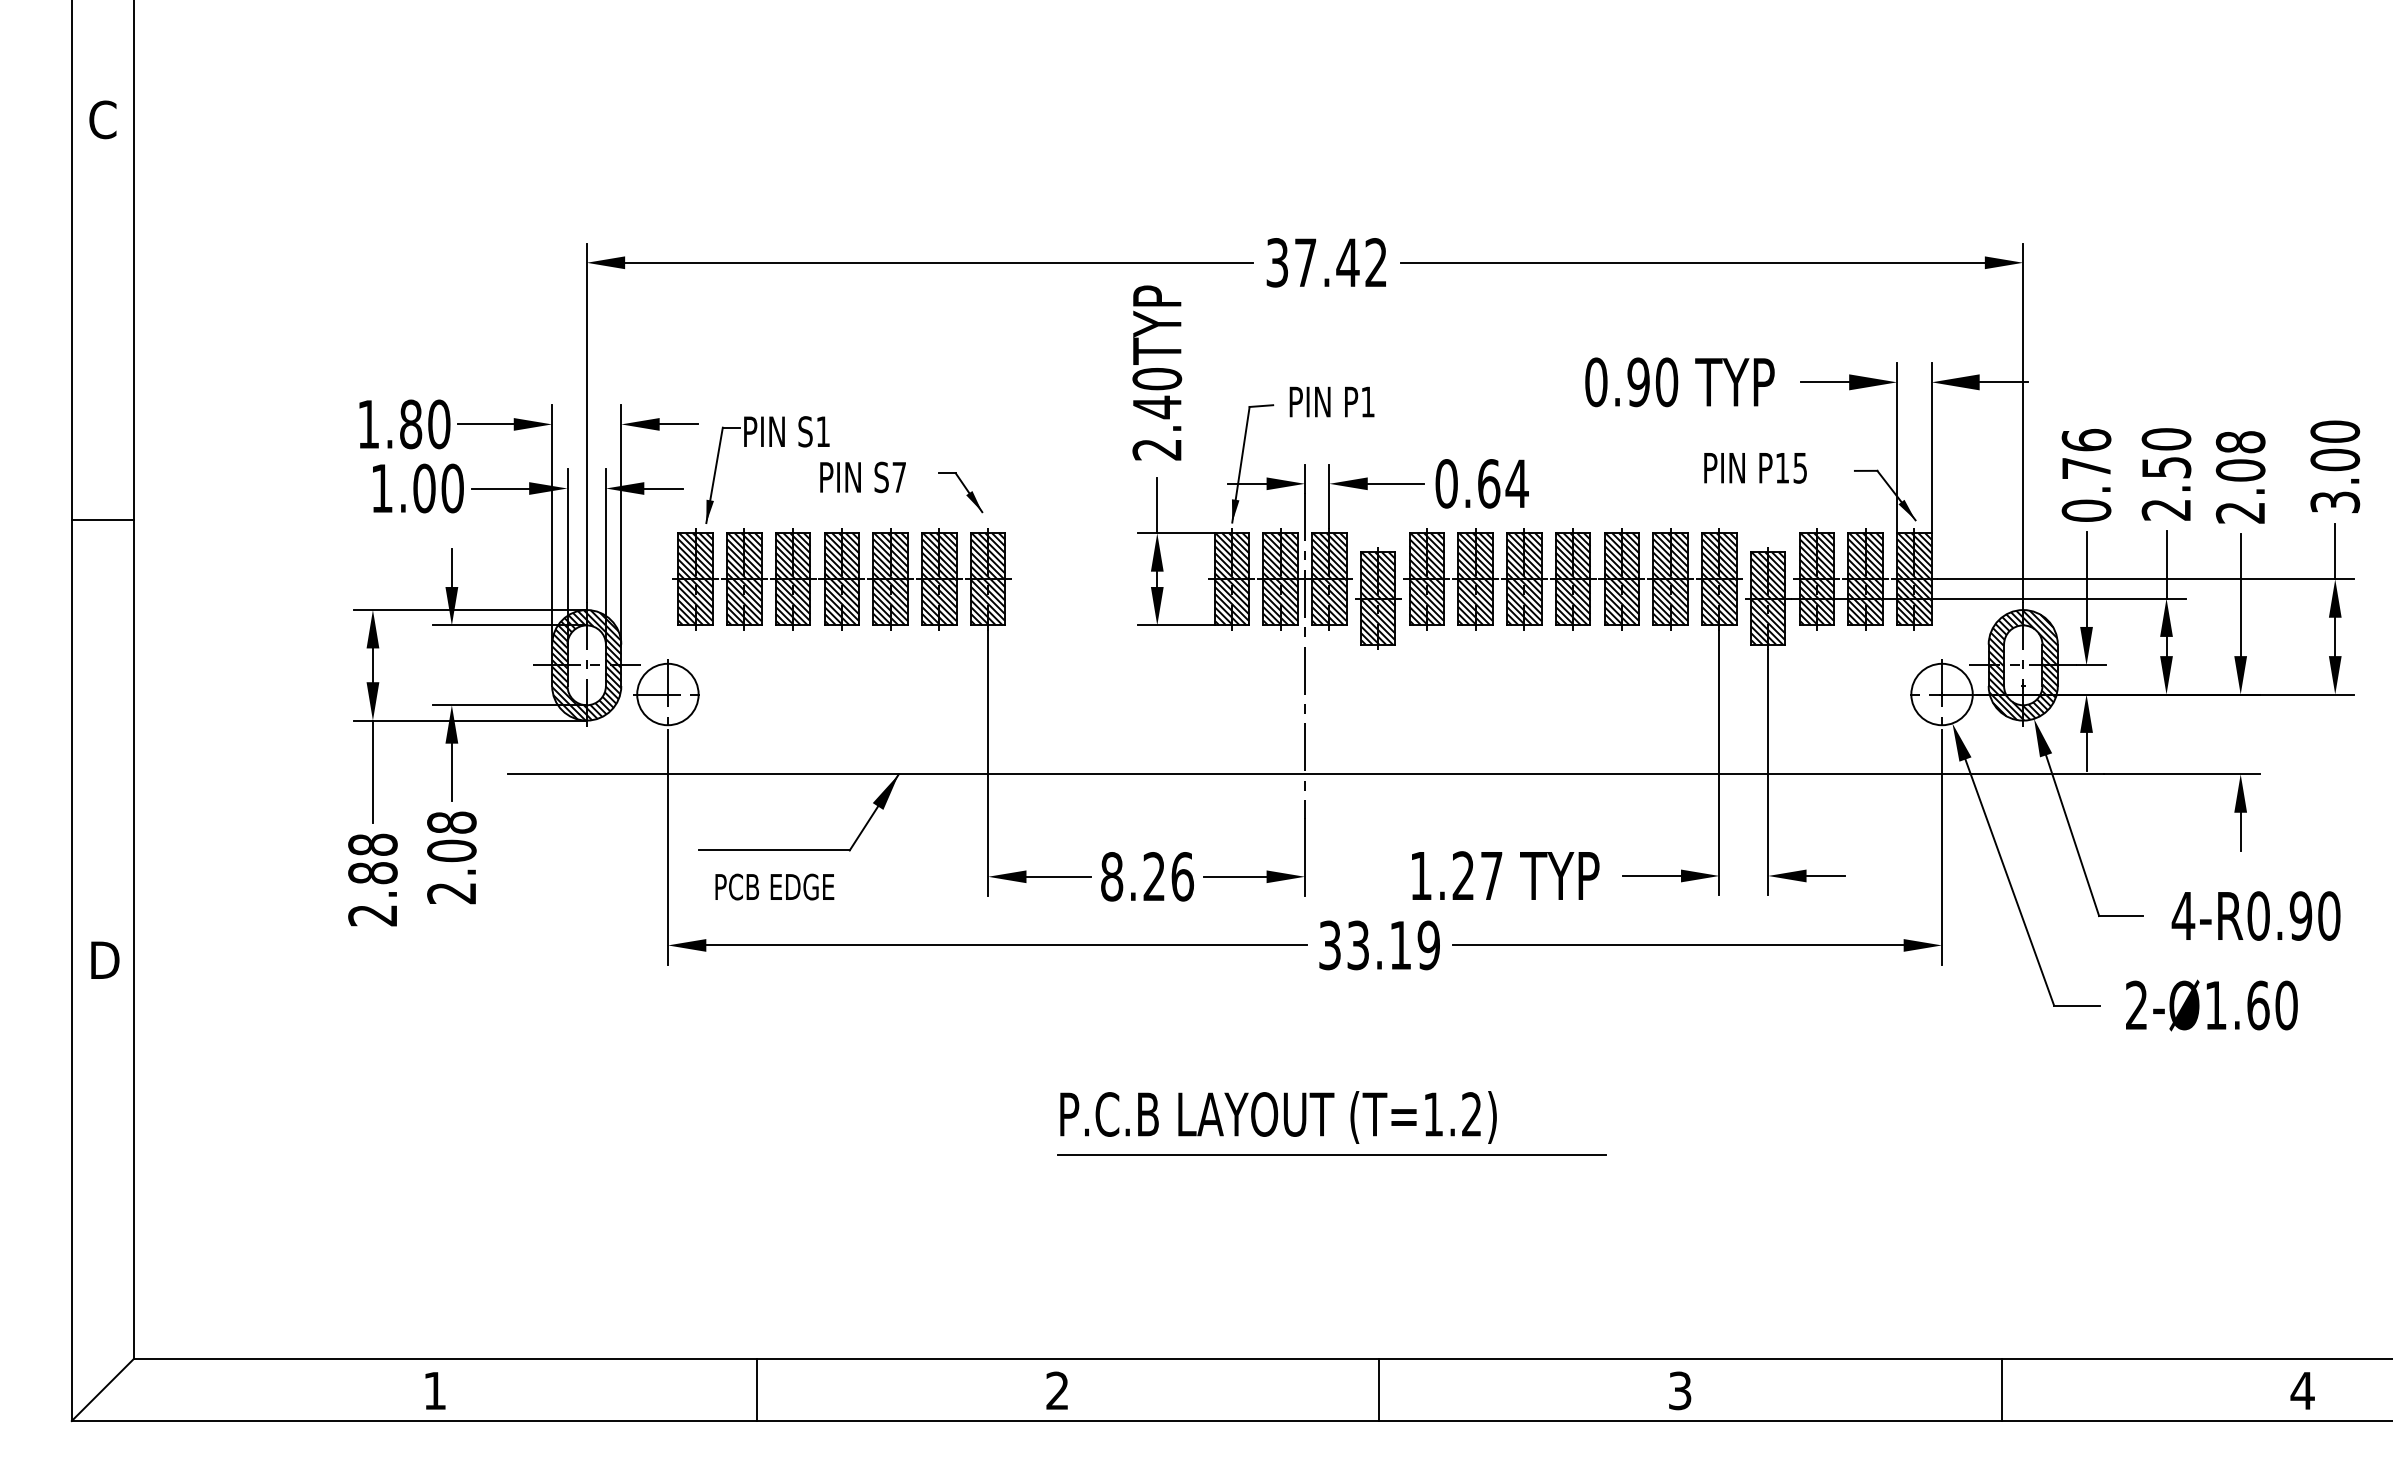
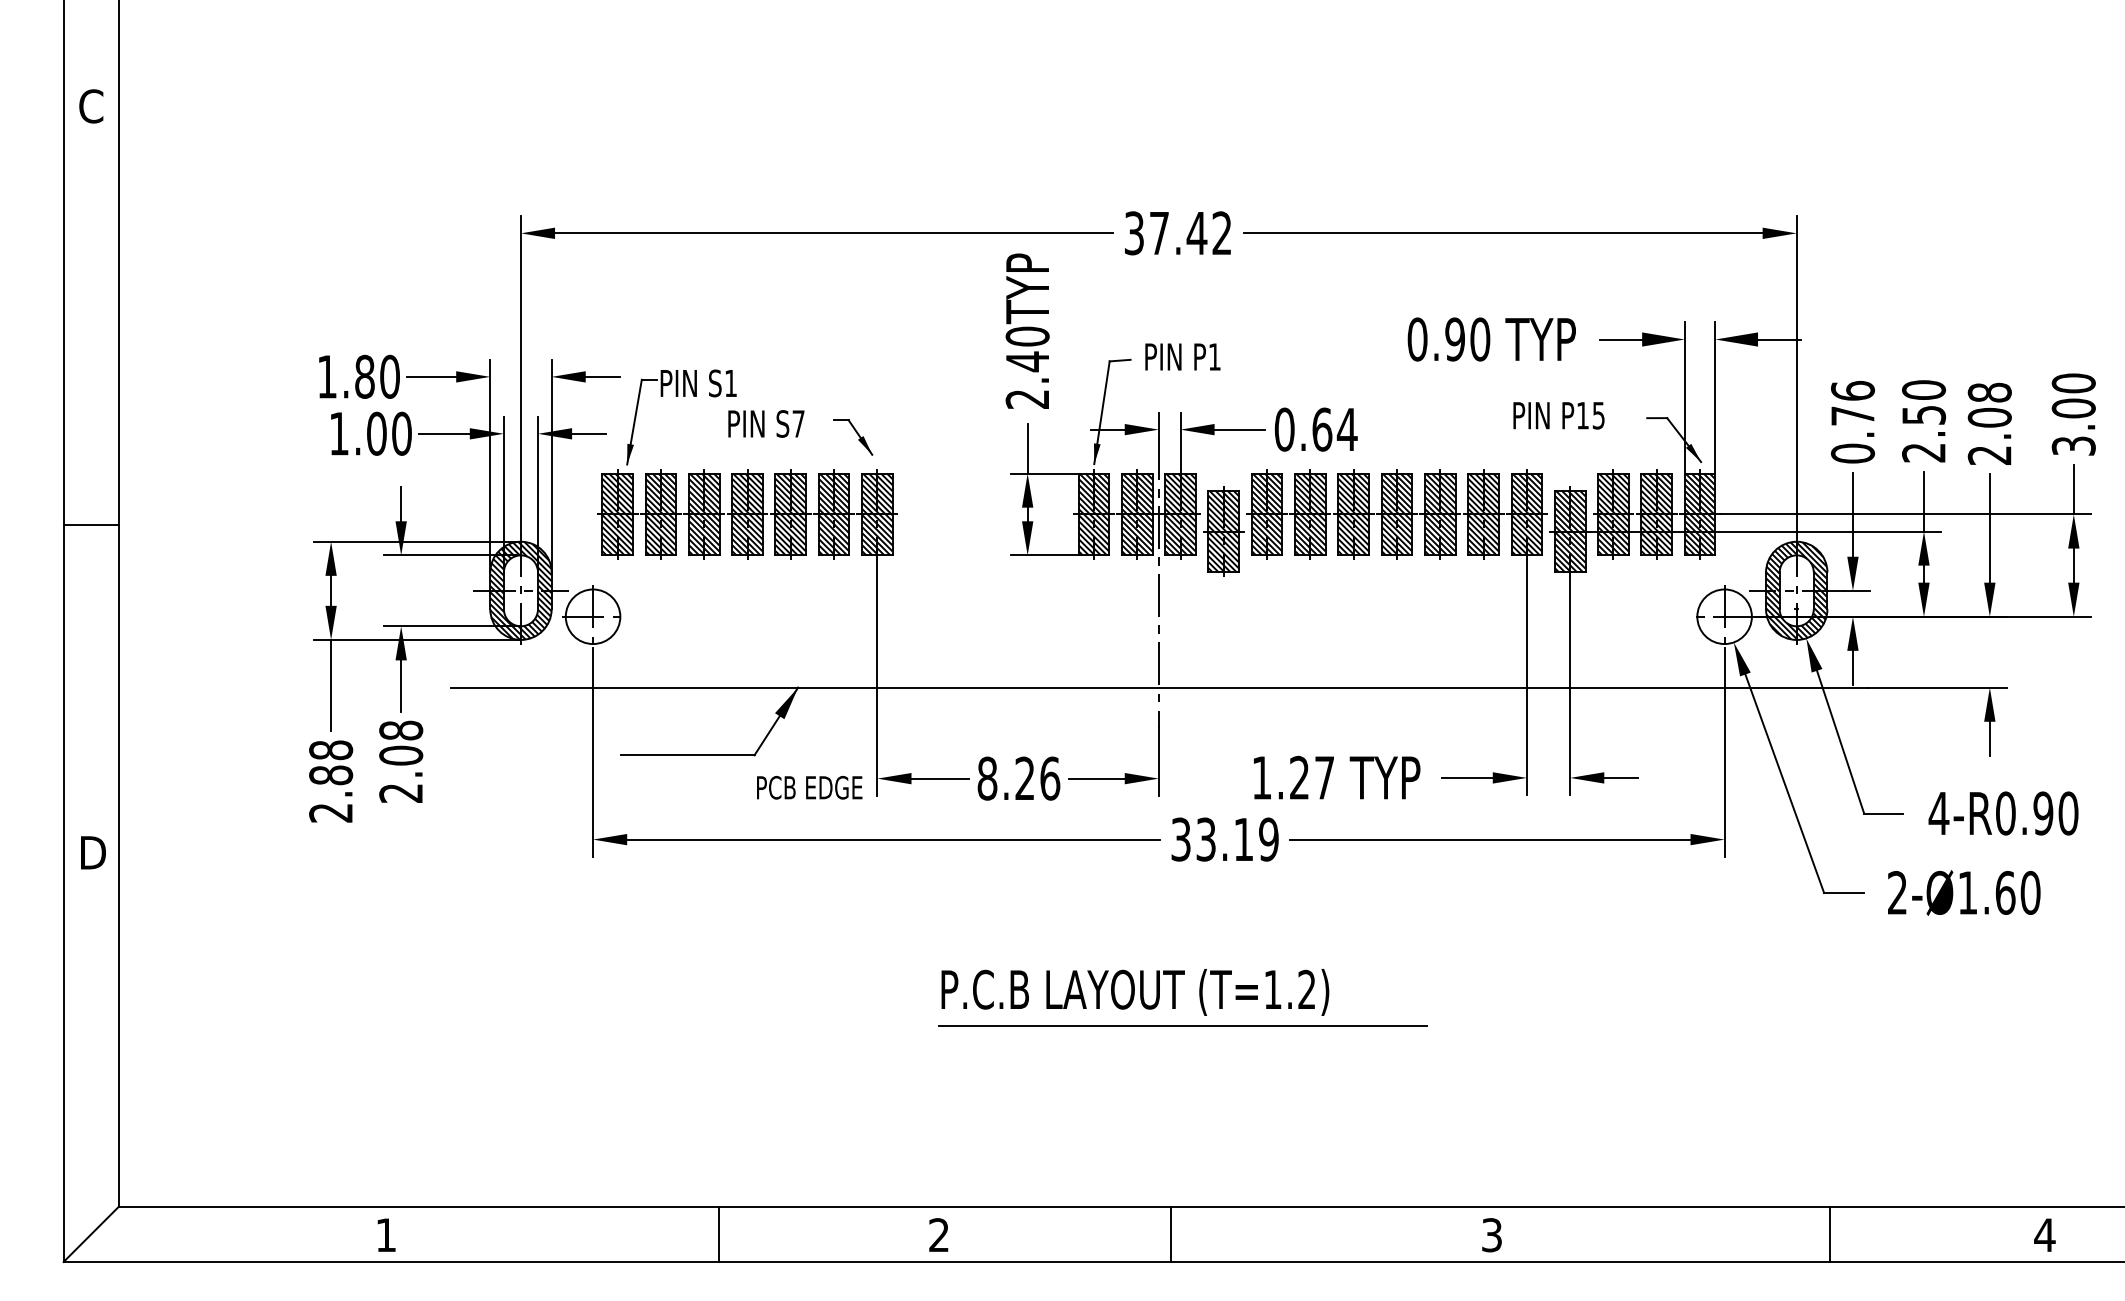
line: (102, 519) -> (90, 525), moved
text: (774, 886) -> (809, 787), moved
line: (756, 1389) -> (718, 1233), moved
line: (1379, 1389) -> (1170, 1233), moved
line: (2001, 1389) -> (1829, 1233), moved

